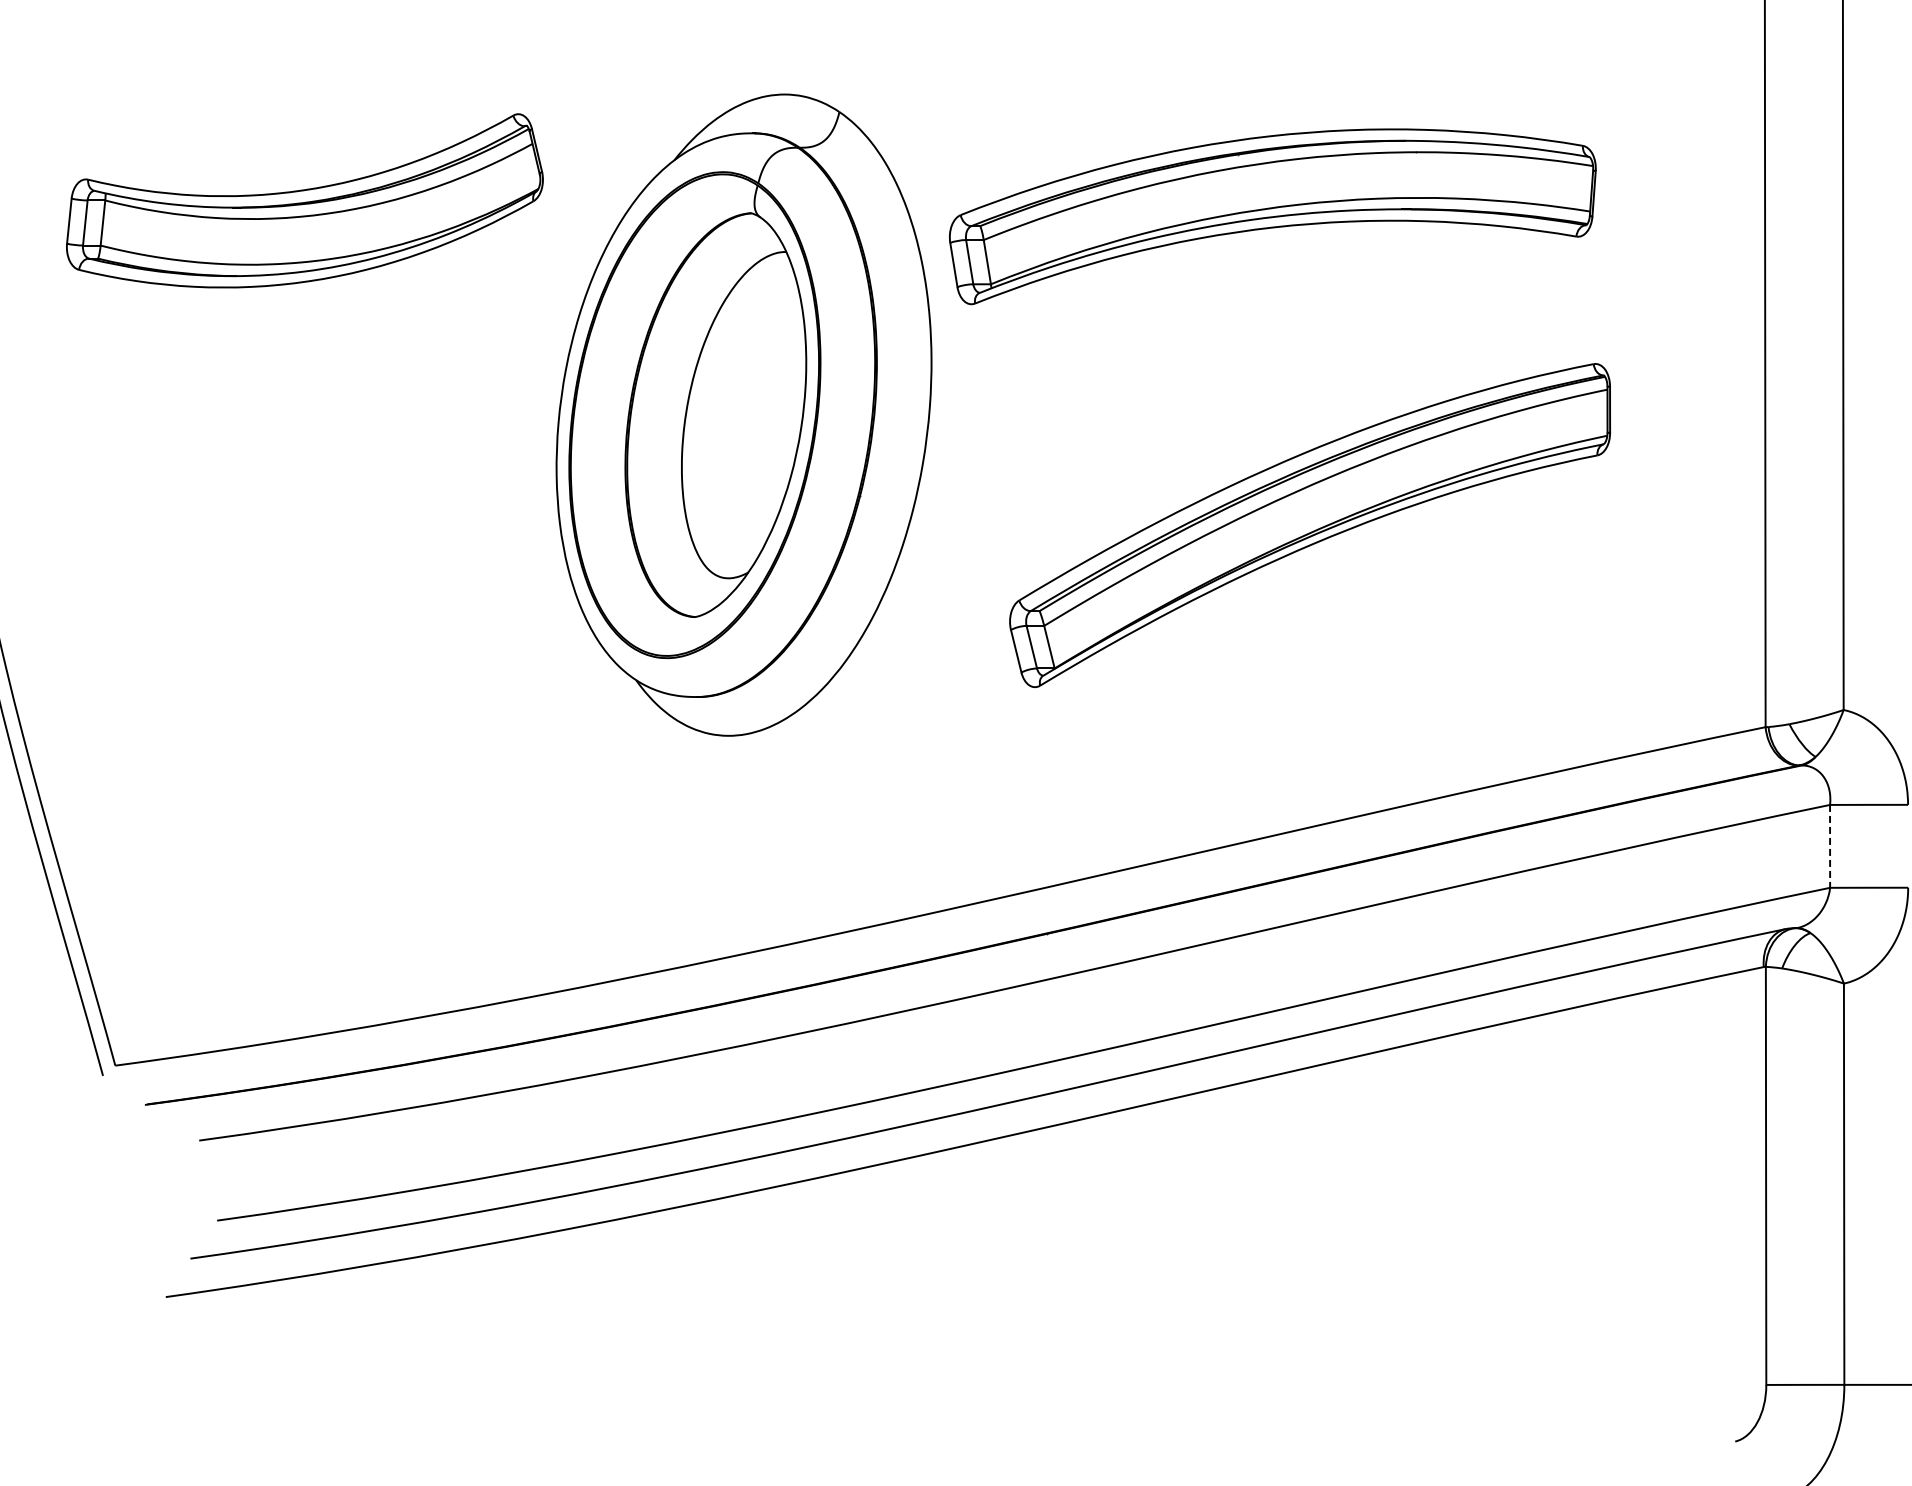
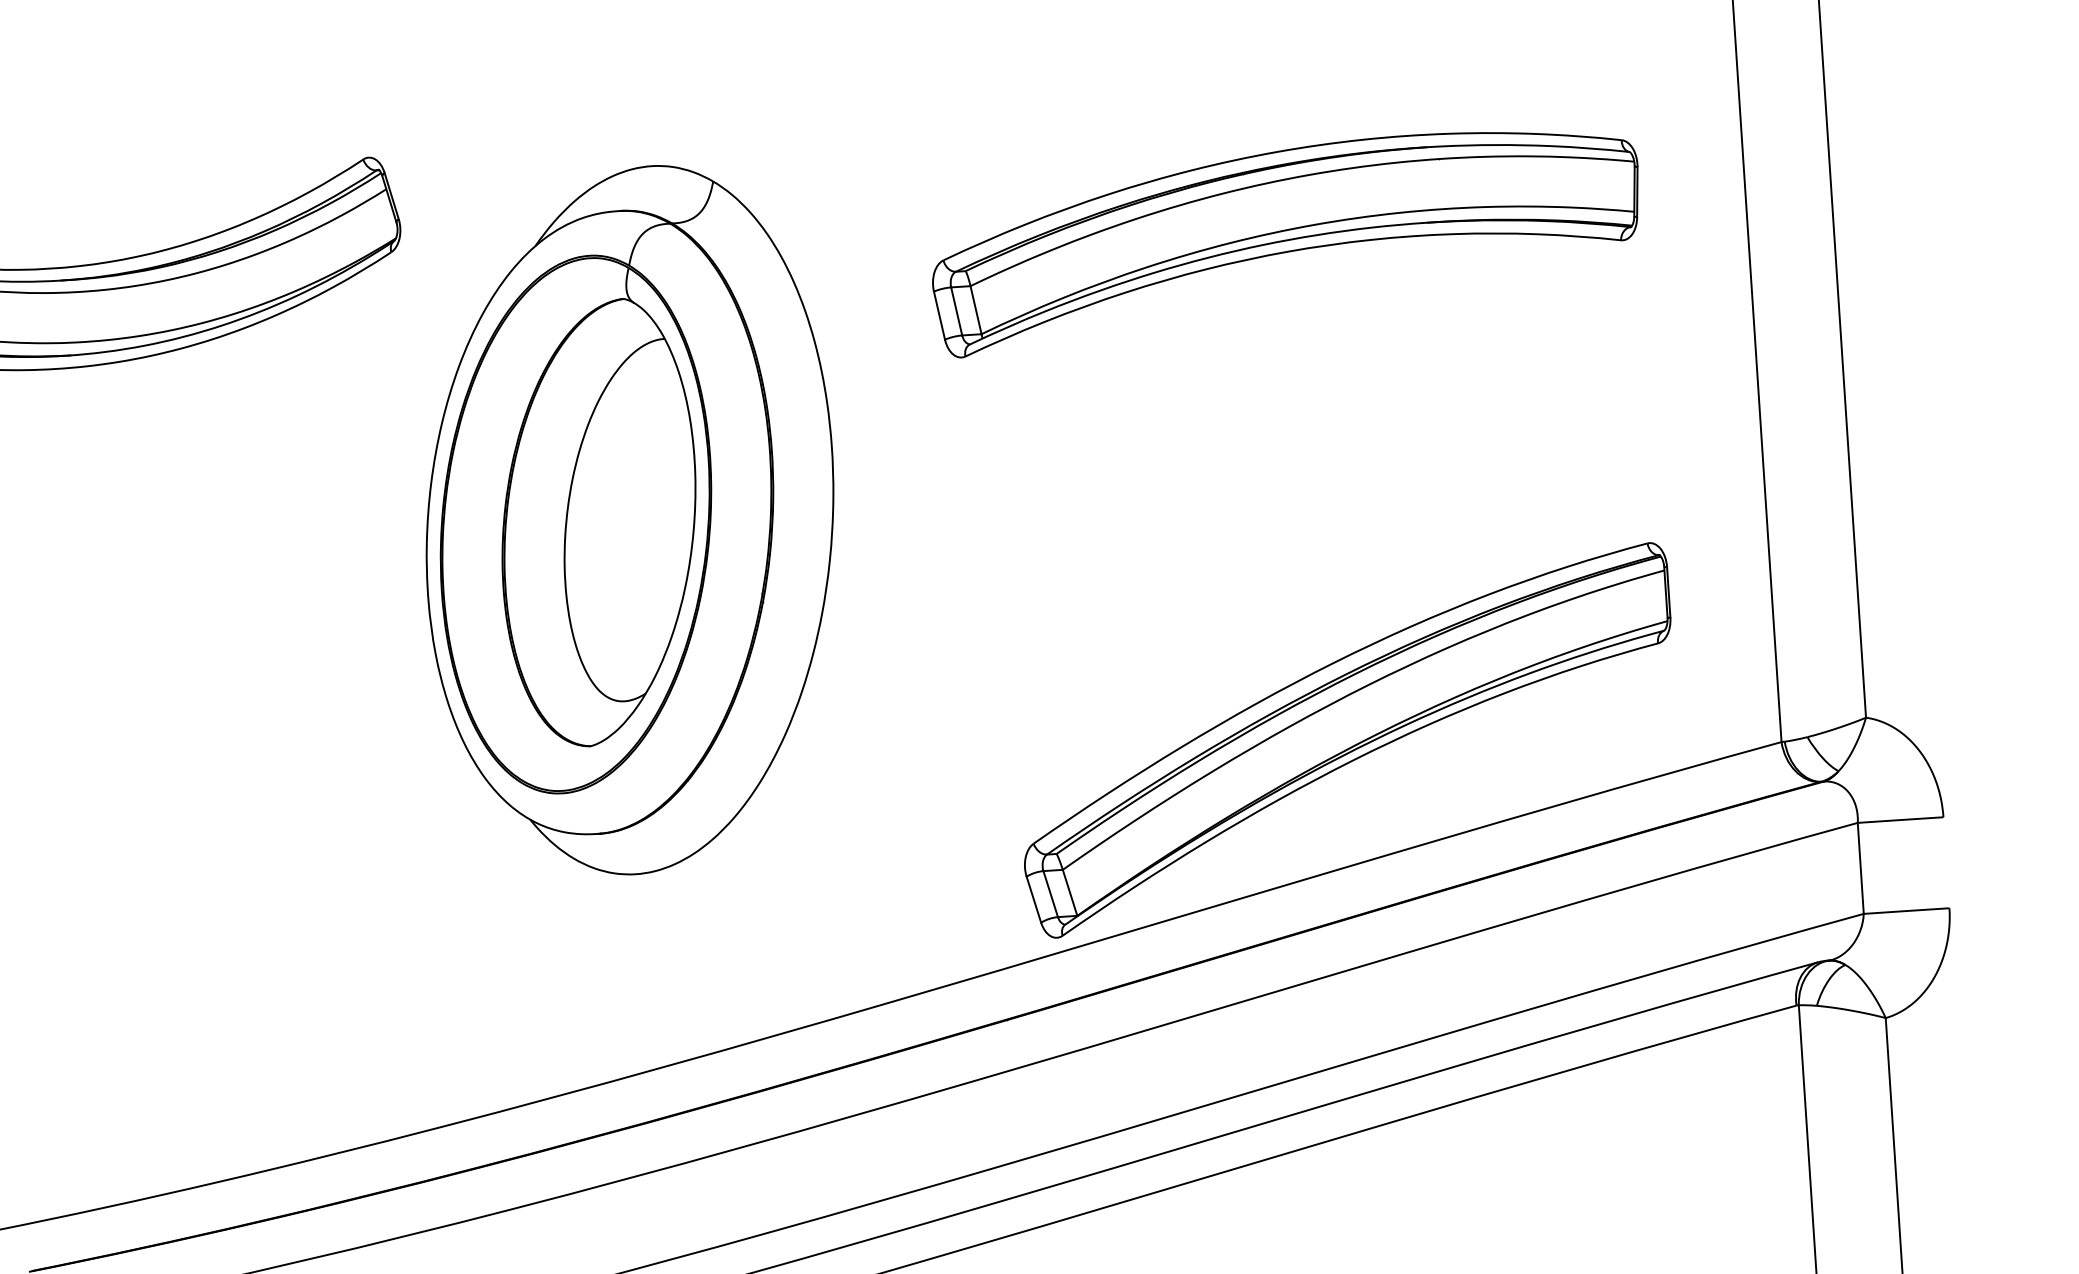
part: (1272, 216) -> (1285, 239), moved
part: (743, 414) -> (629, 520), moved
part: (1310, 525) -> (1348, 740), moved
line: (1830, 846) -> (1861, 868), dashed -> solid

